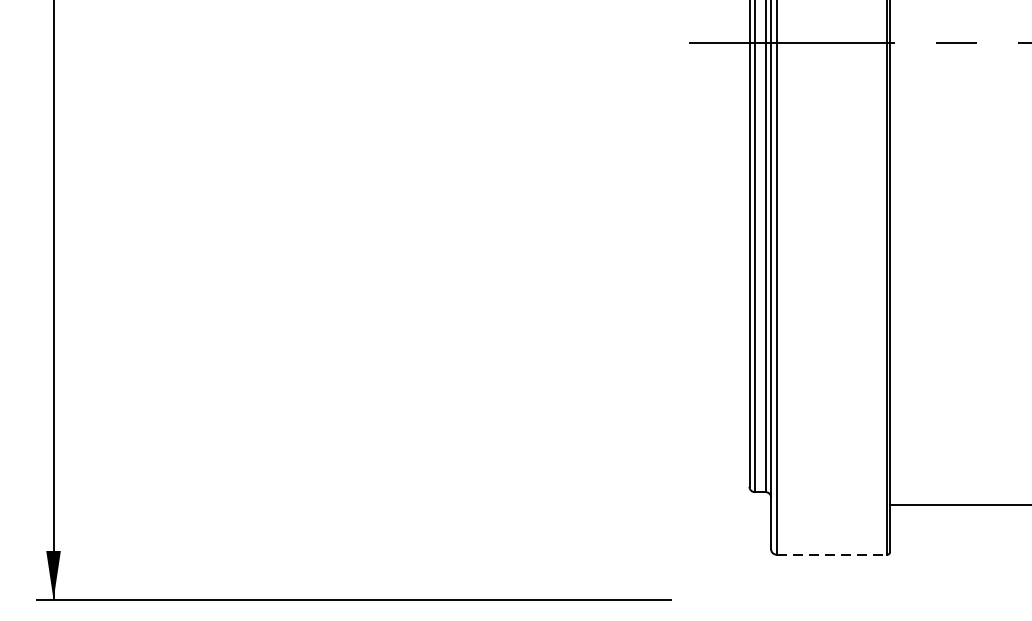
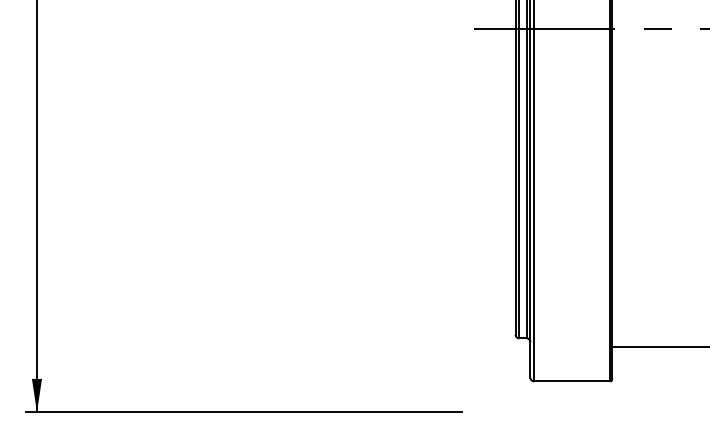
line: (832, 554) -> (572, 381), dashed -> solid

